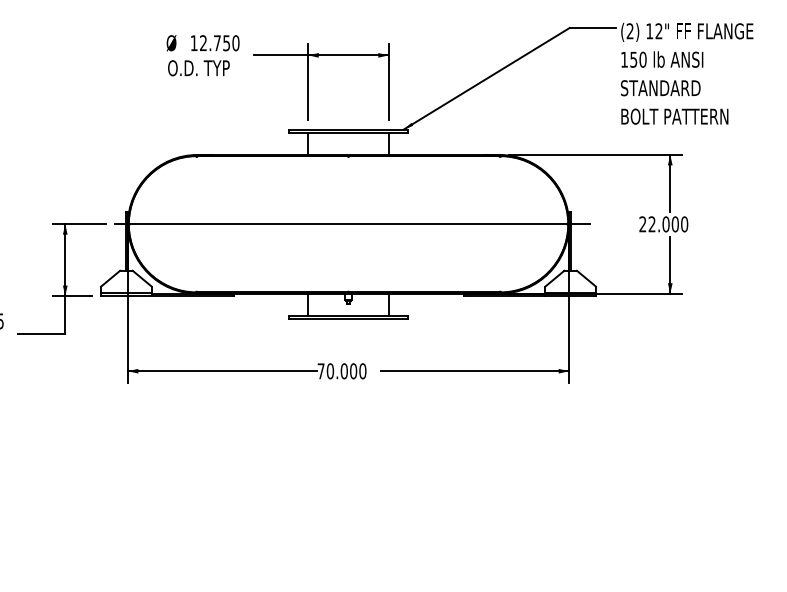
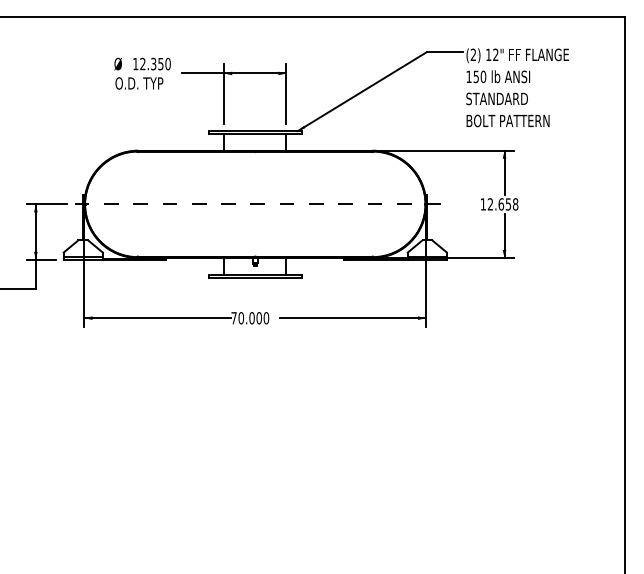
text: (217, 42) -> (153, 63), 12.750 -> 12.350
line: (352, 224) -> (258, 204), solid -> dashed
text: (663, 224) -> (499, 204), 22.000 -> 12.658

